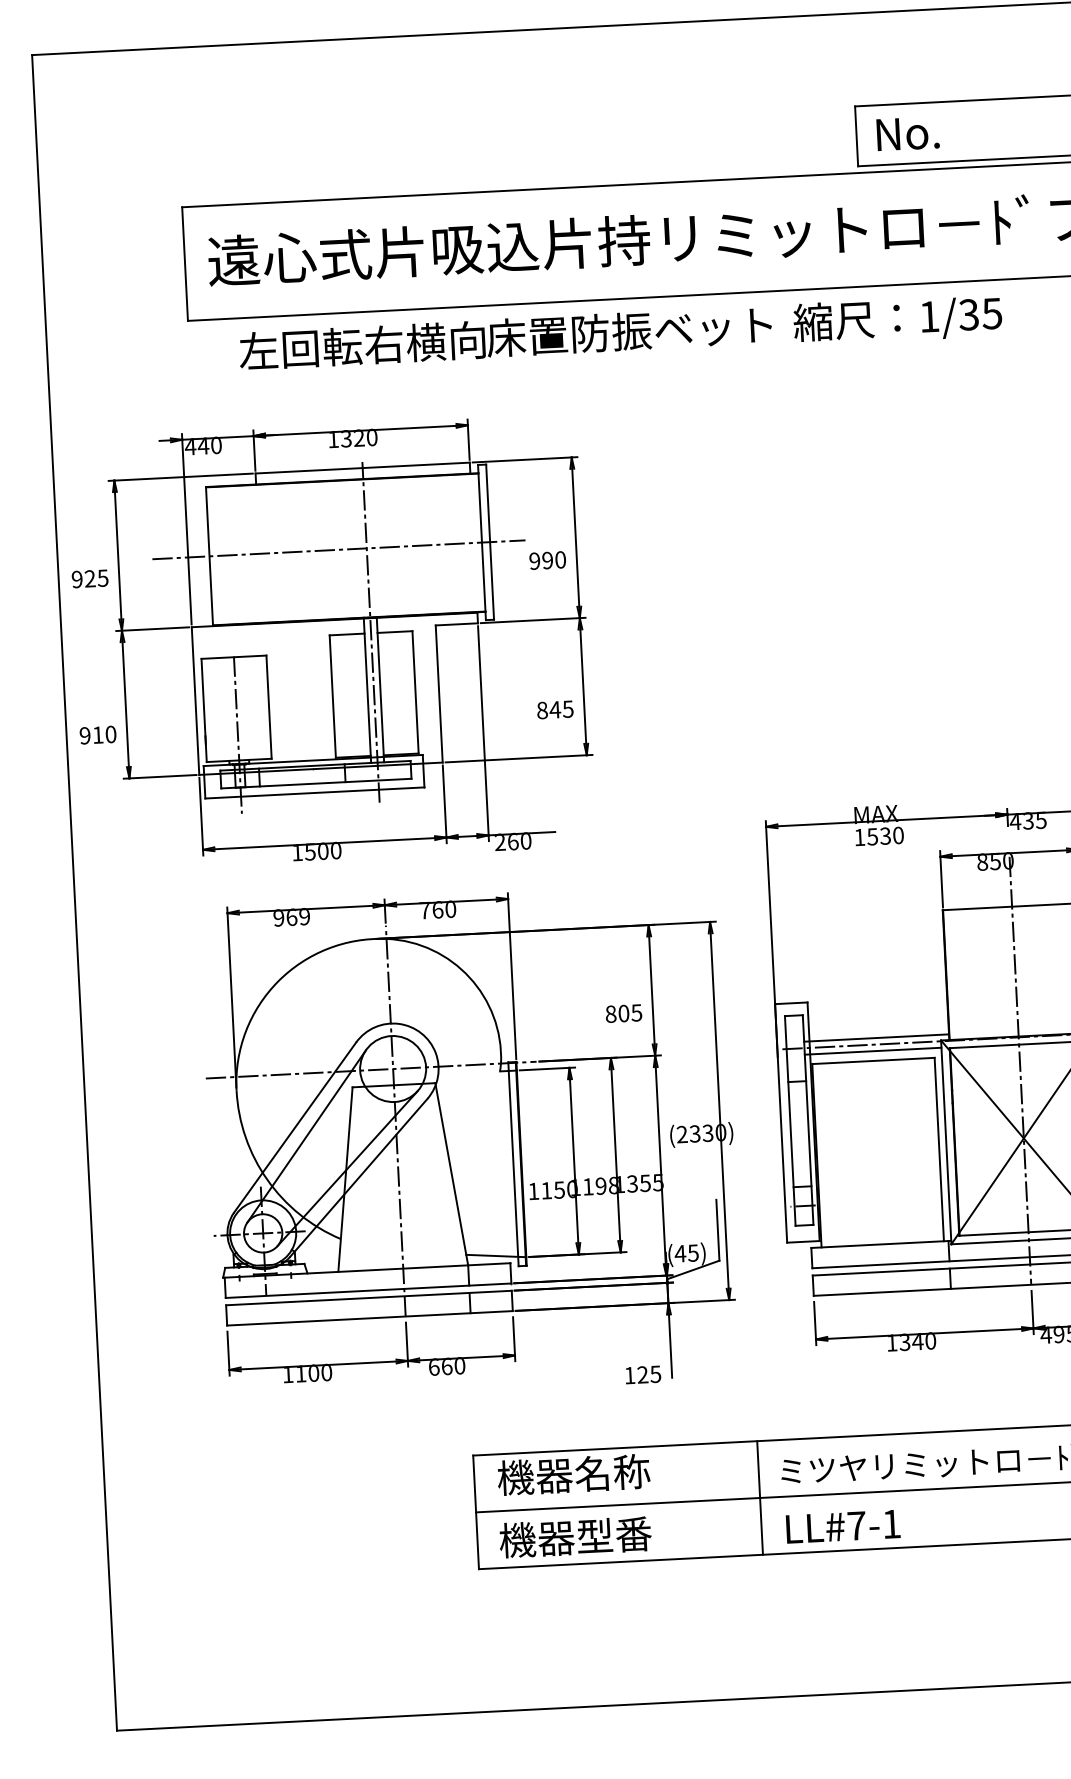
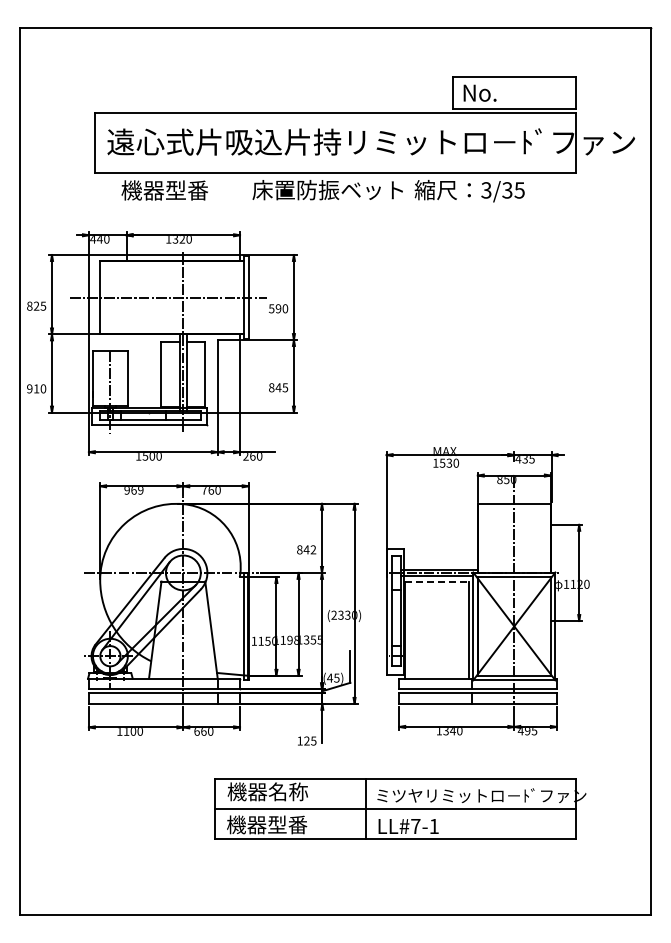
text: (929, 317) -> (486, 190), 1/35 -> 3/35
text: (362, 345) -> (186, 190), 左回転右横向 -> 機器型番
text: (534, 560) -> (271, 308), 990 -> 590
text: (76, 580) -> (29, 306), 925 -> 825
text: (629, 1012) -> (309, 549), 805 -> 842
line: (874, 1060) -> (437, 581), solid -> dashed

